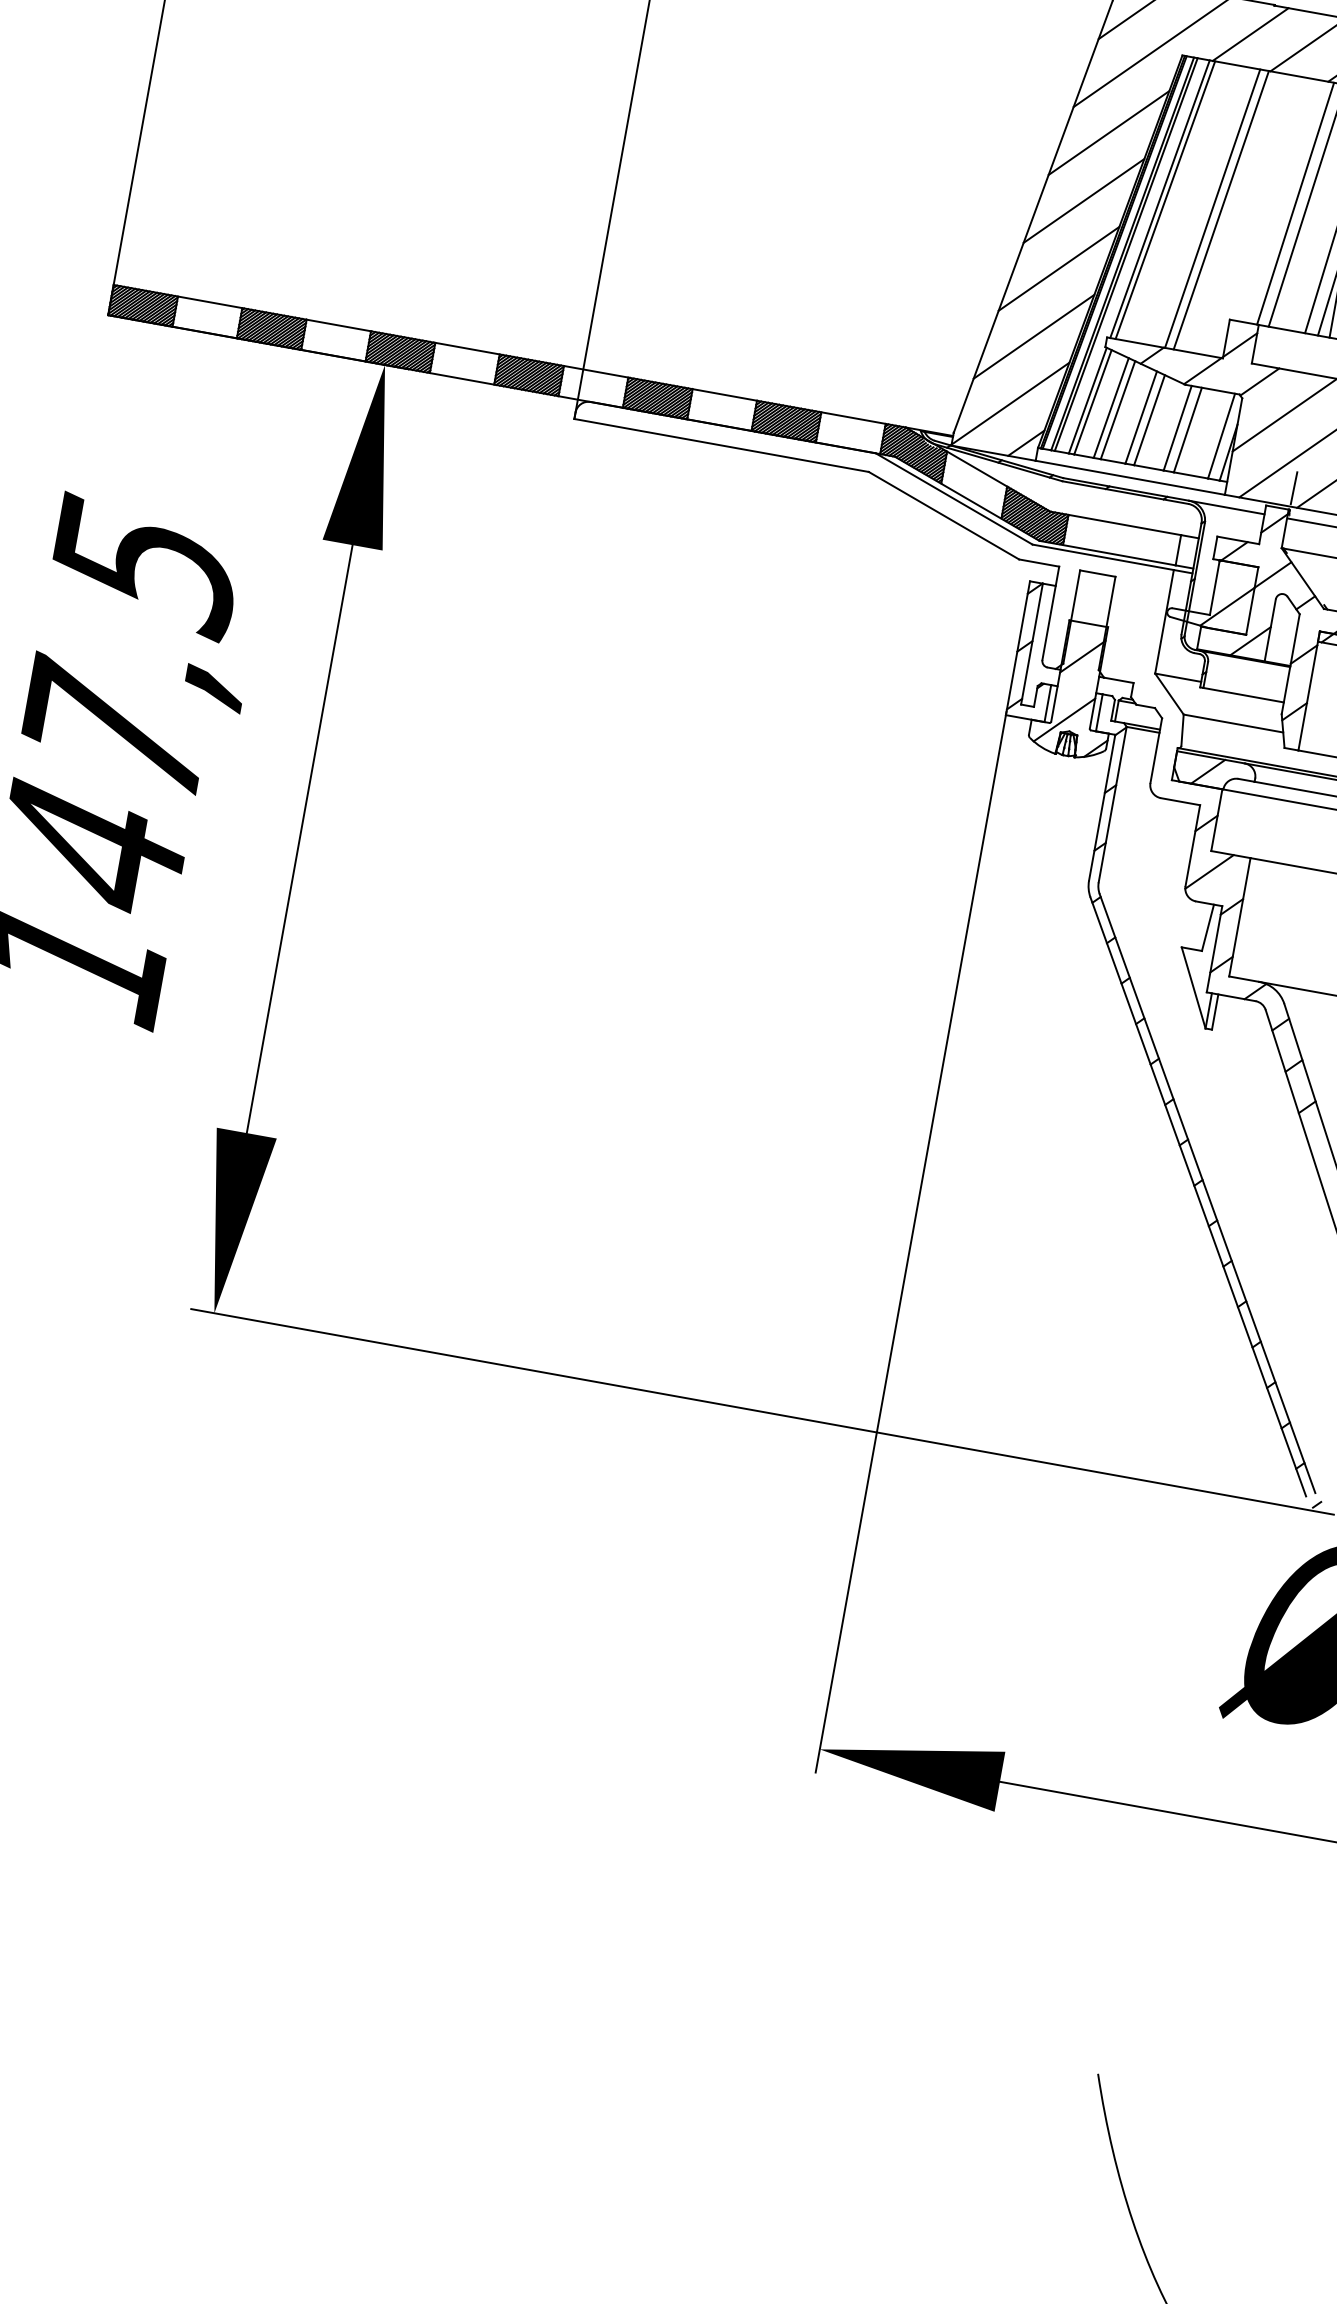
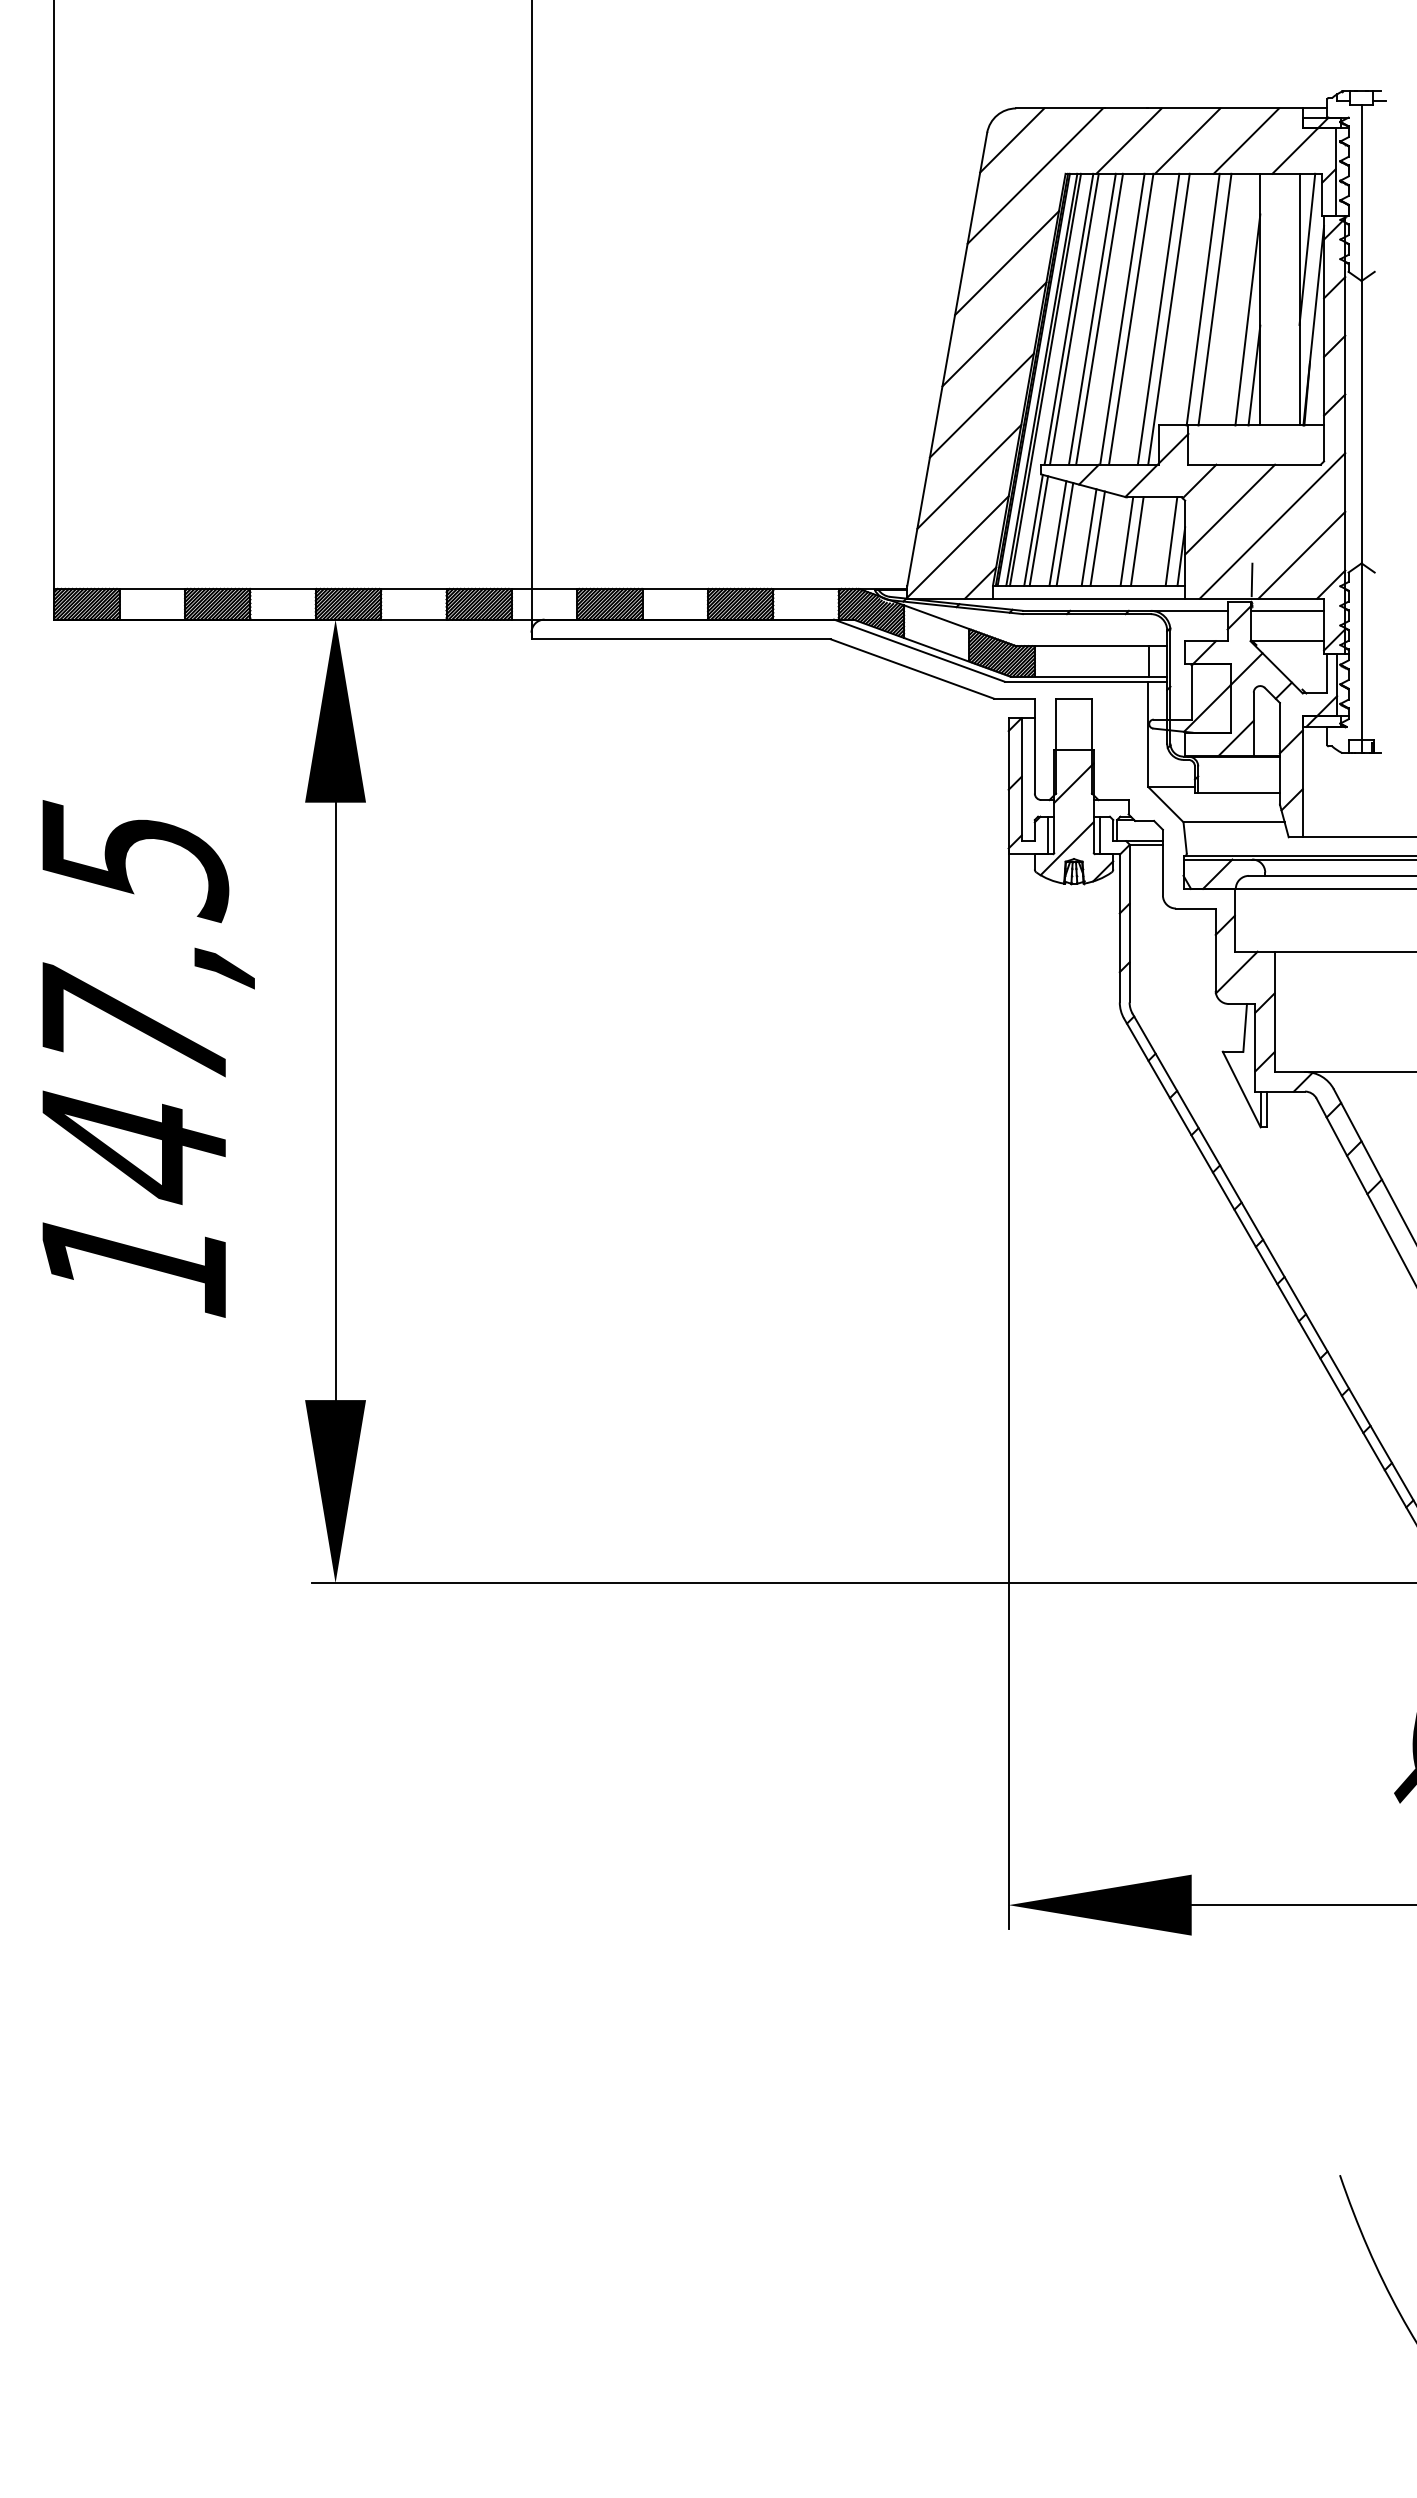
line: (1183, 202) -> (1092, 318), added
line: (1190, 203) -> (1099, 318), added
line: (1248, 214) -> (1158, 318), added
line: (1258, 216) -> (1168, 318), added

